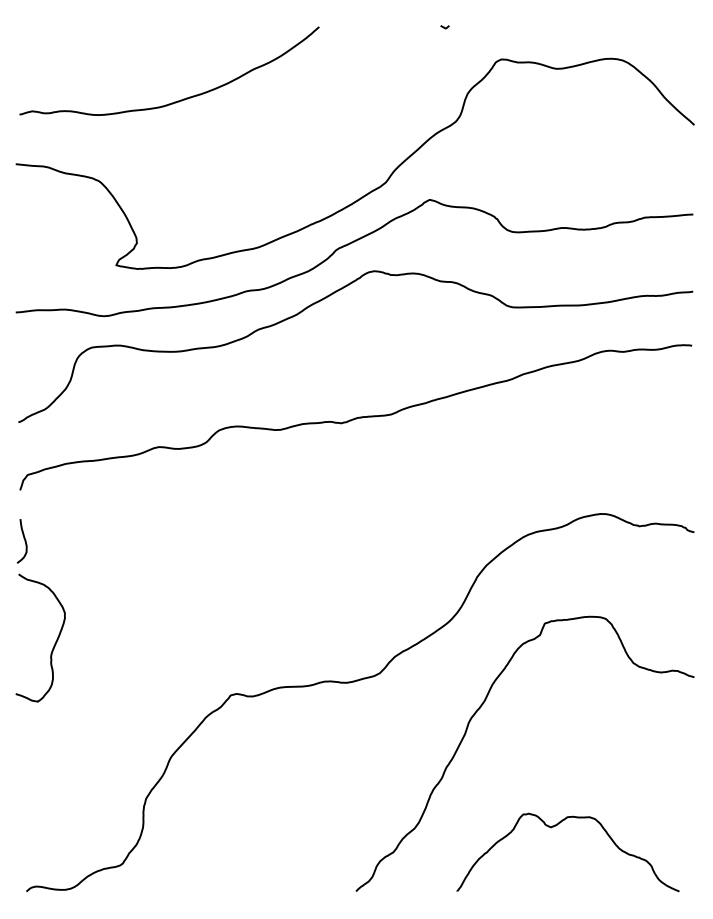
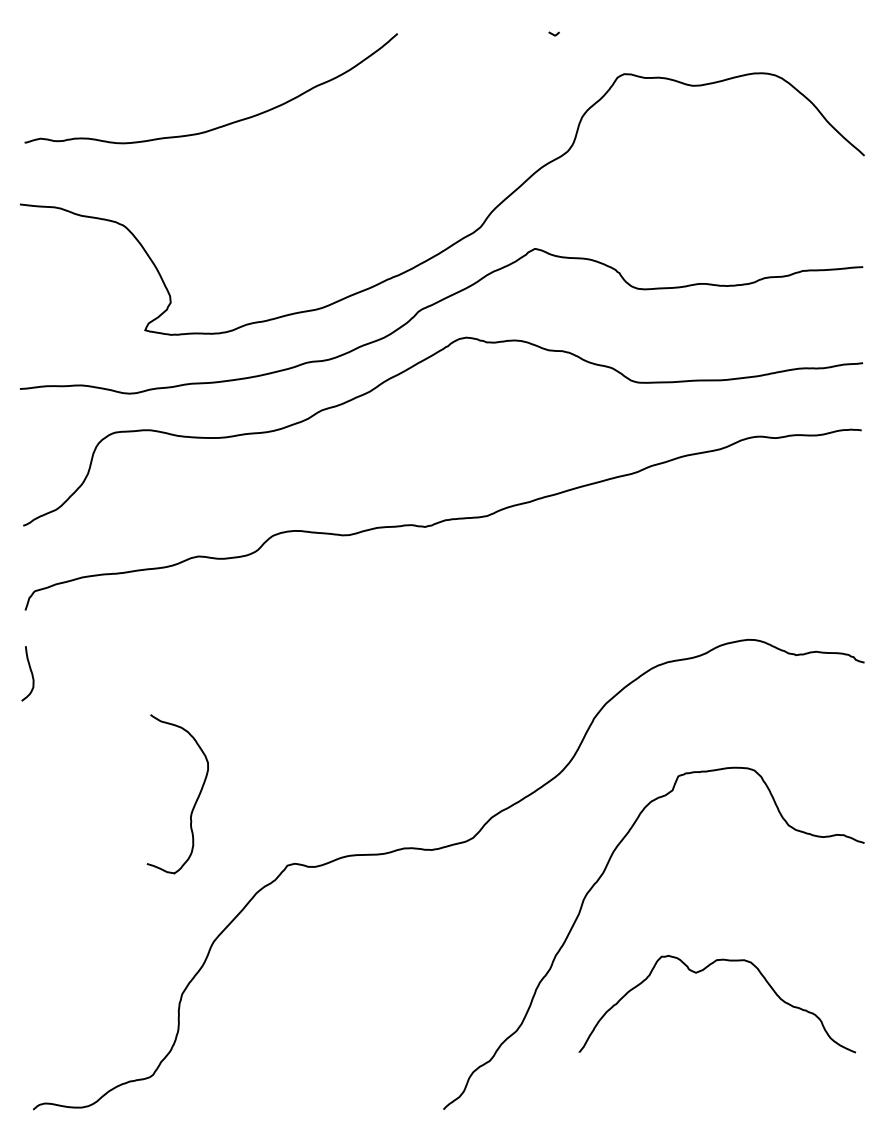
curve: (53, 645) -> (194, 803), moved
curve: (556, 826) -> (702, 971), moved

